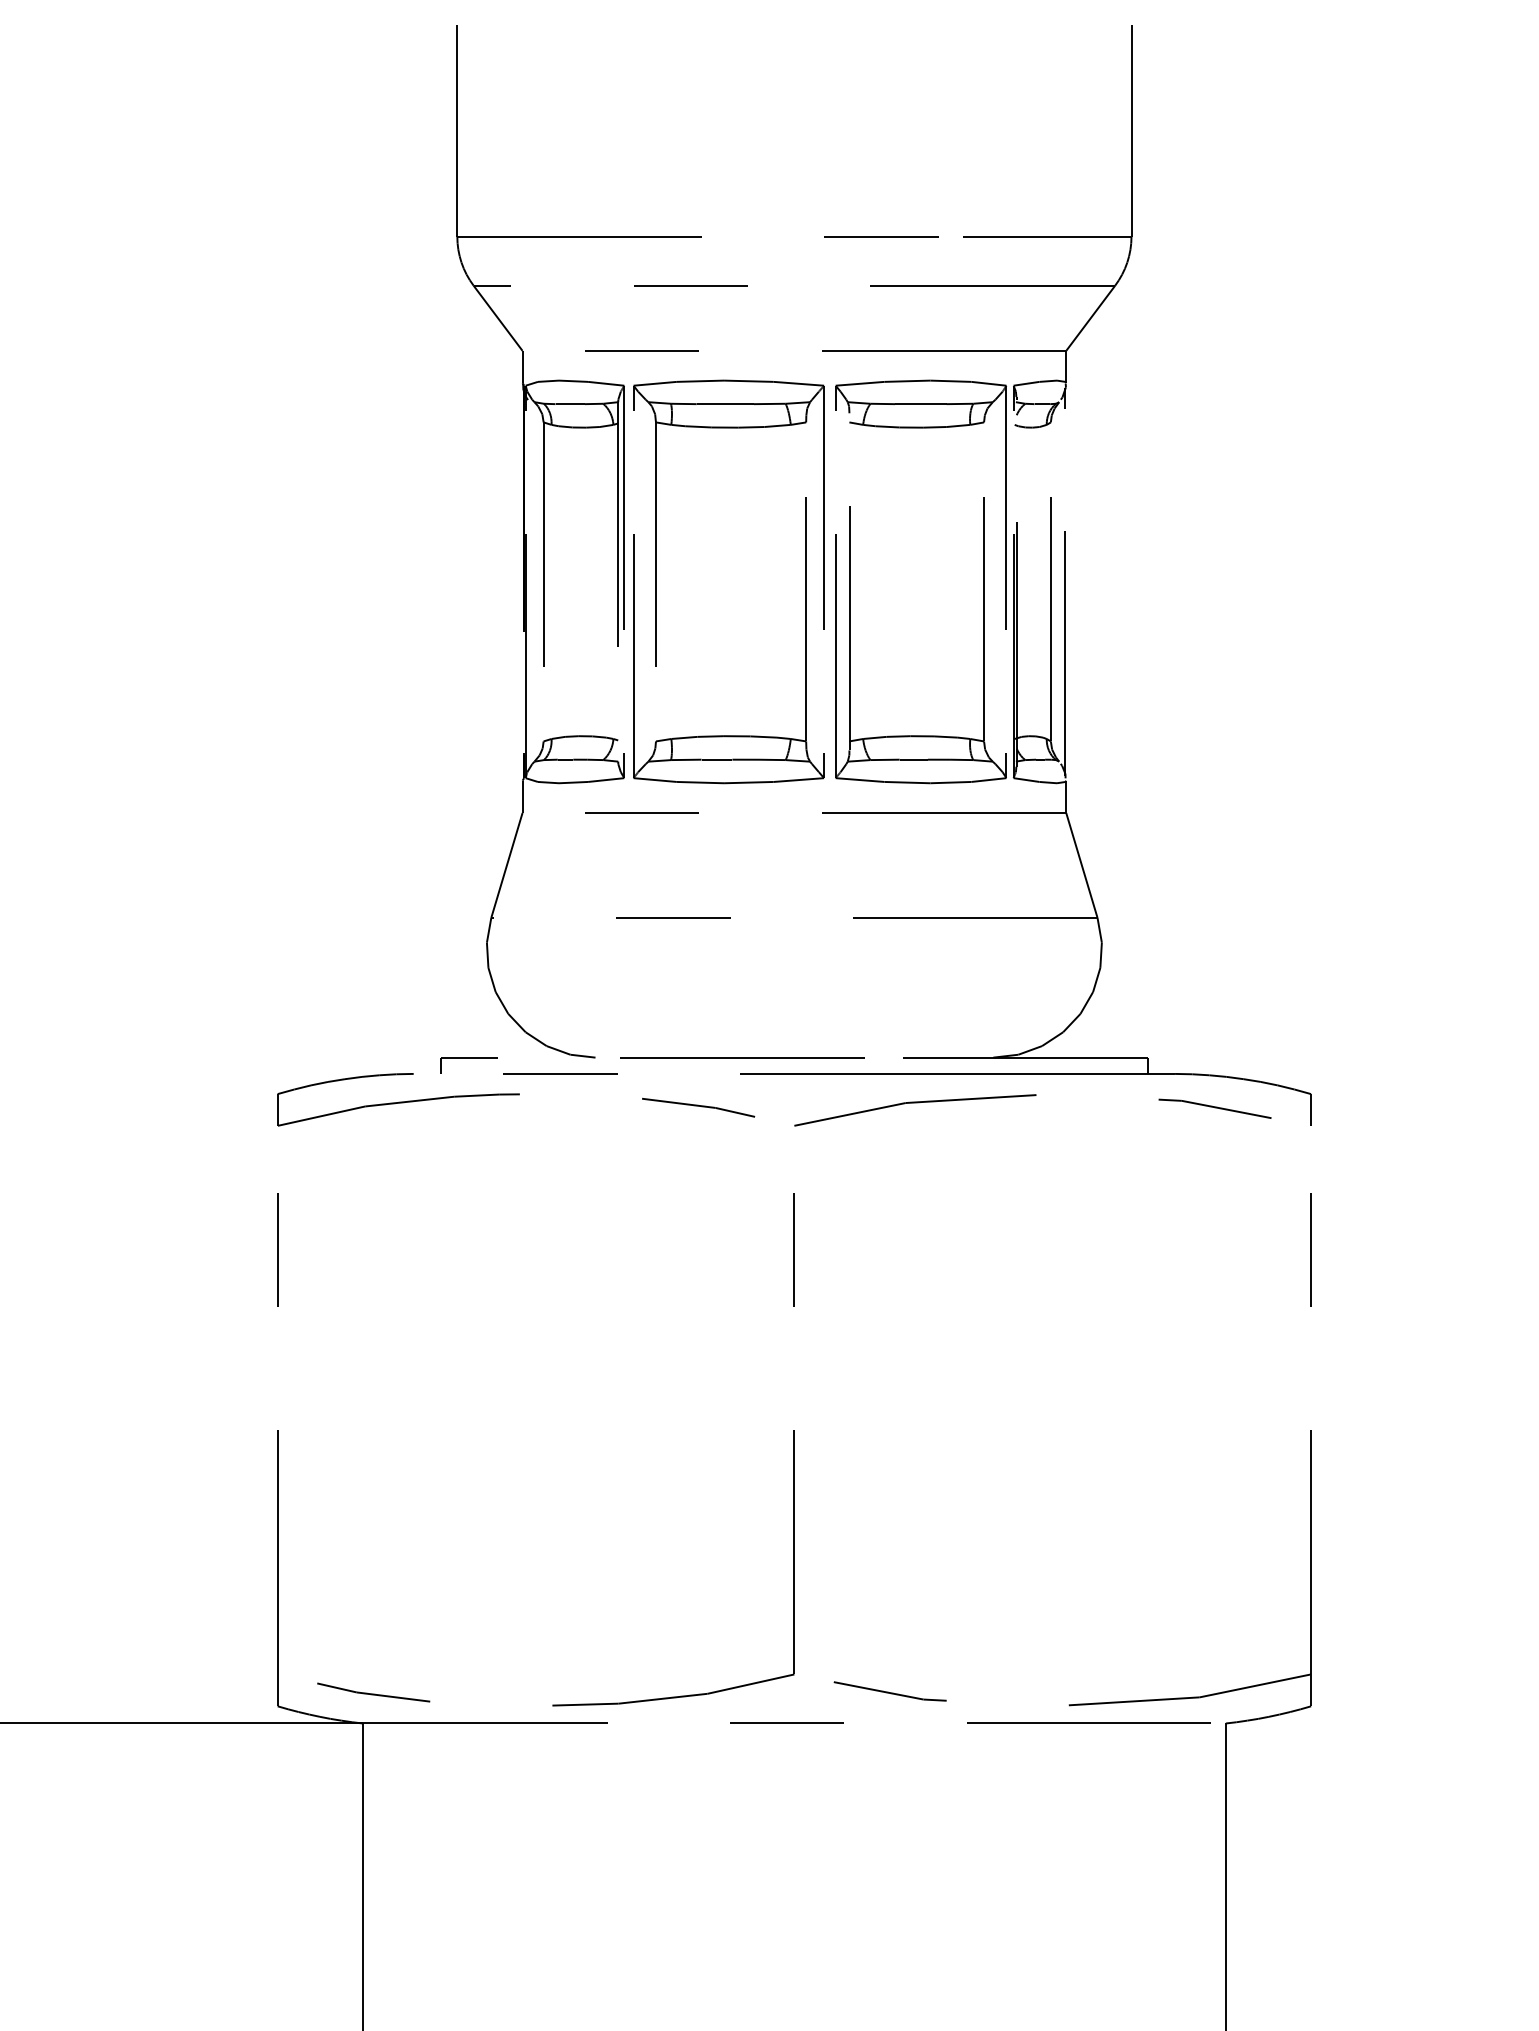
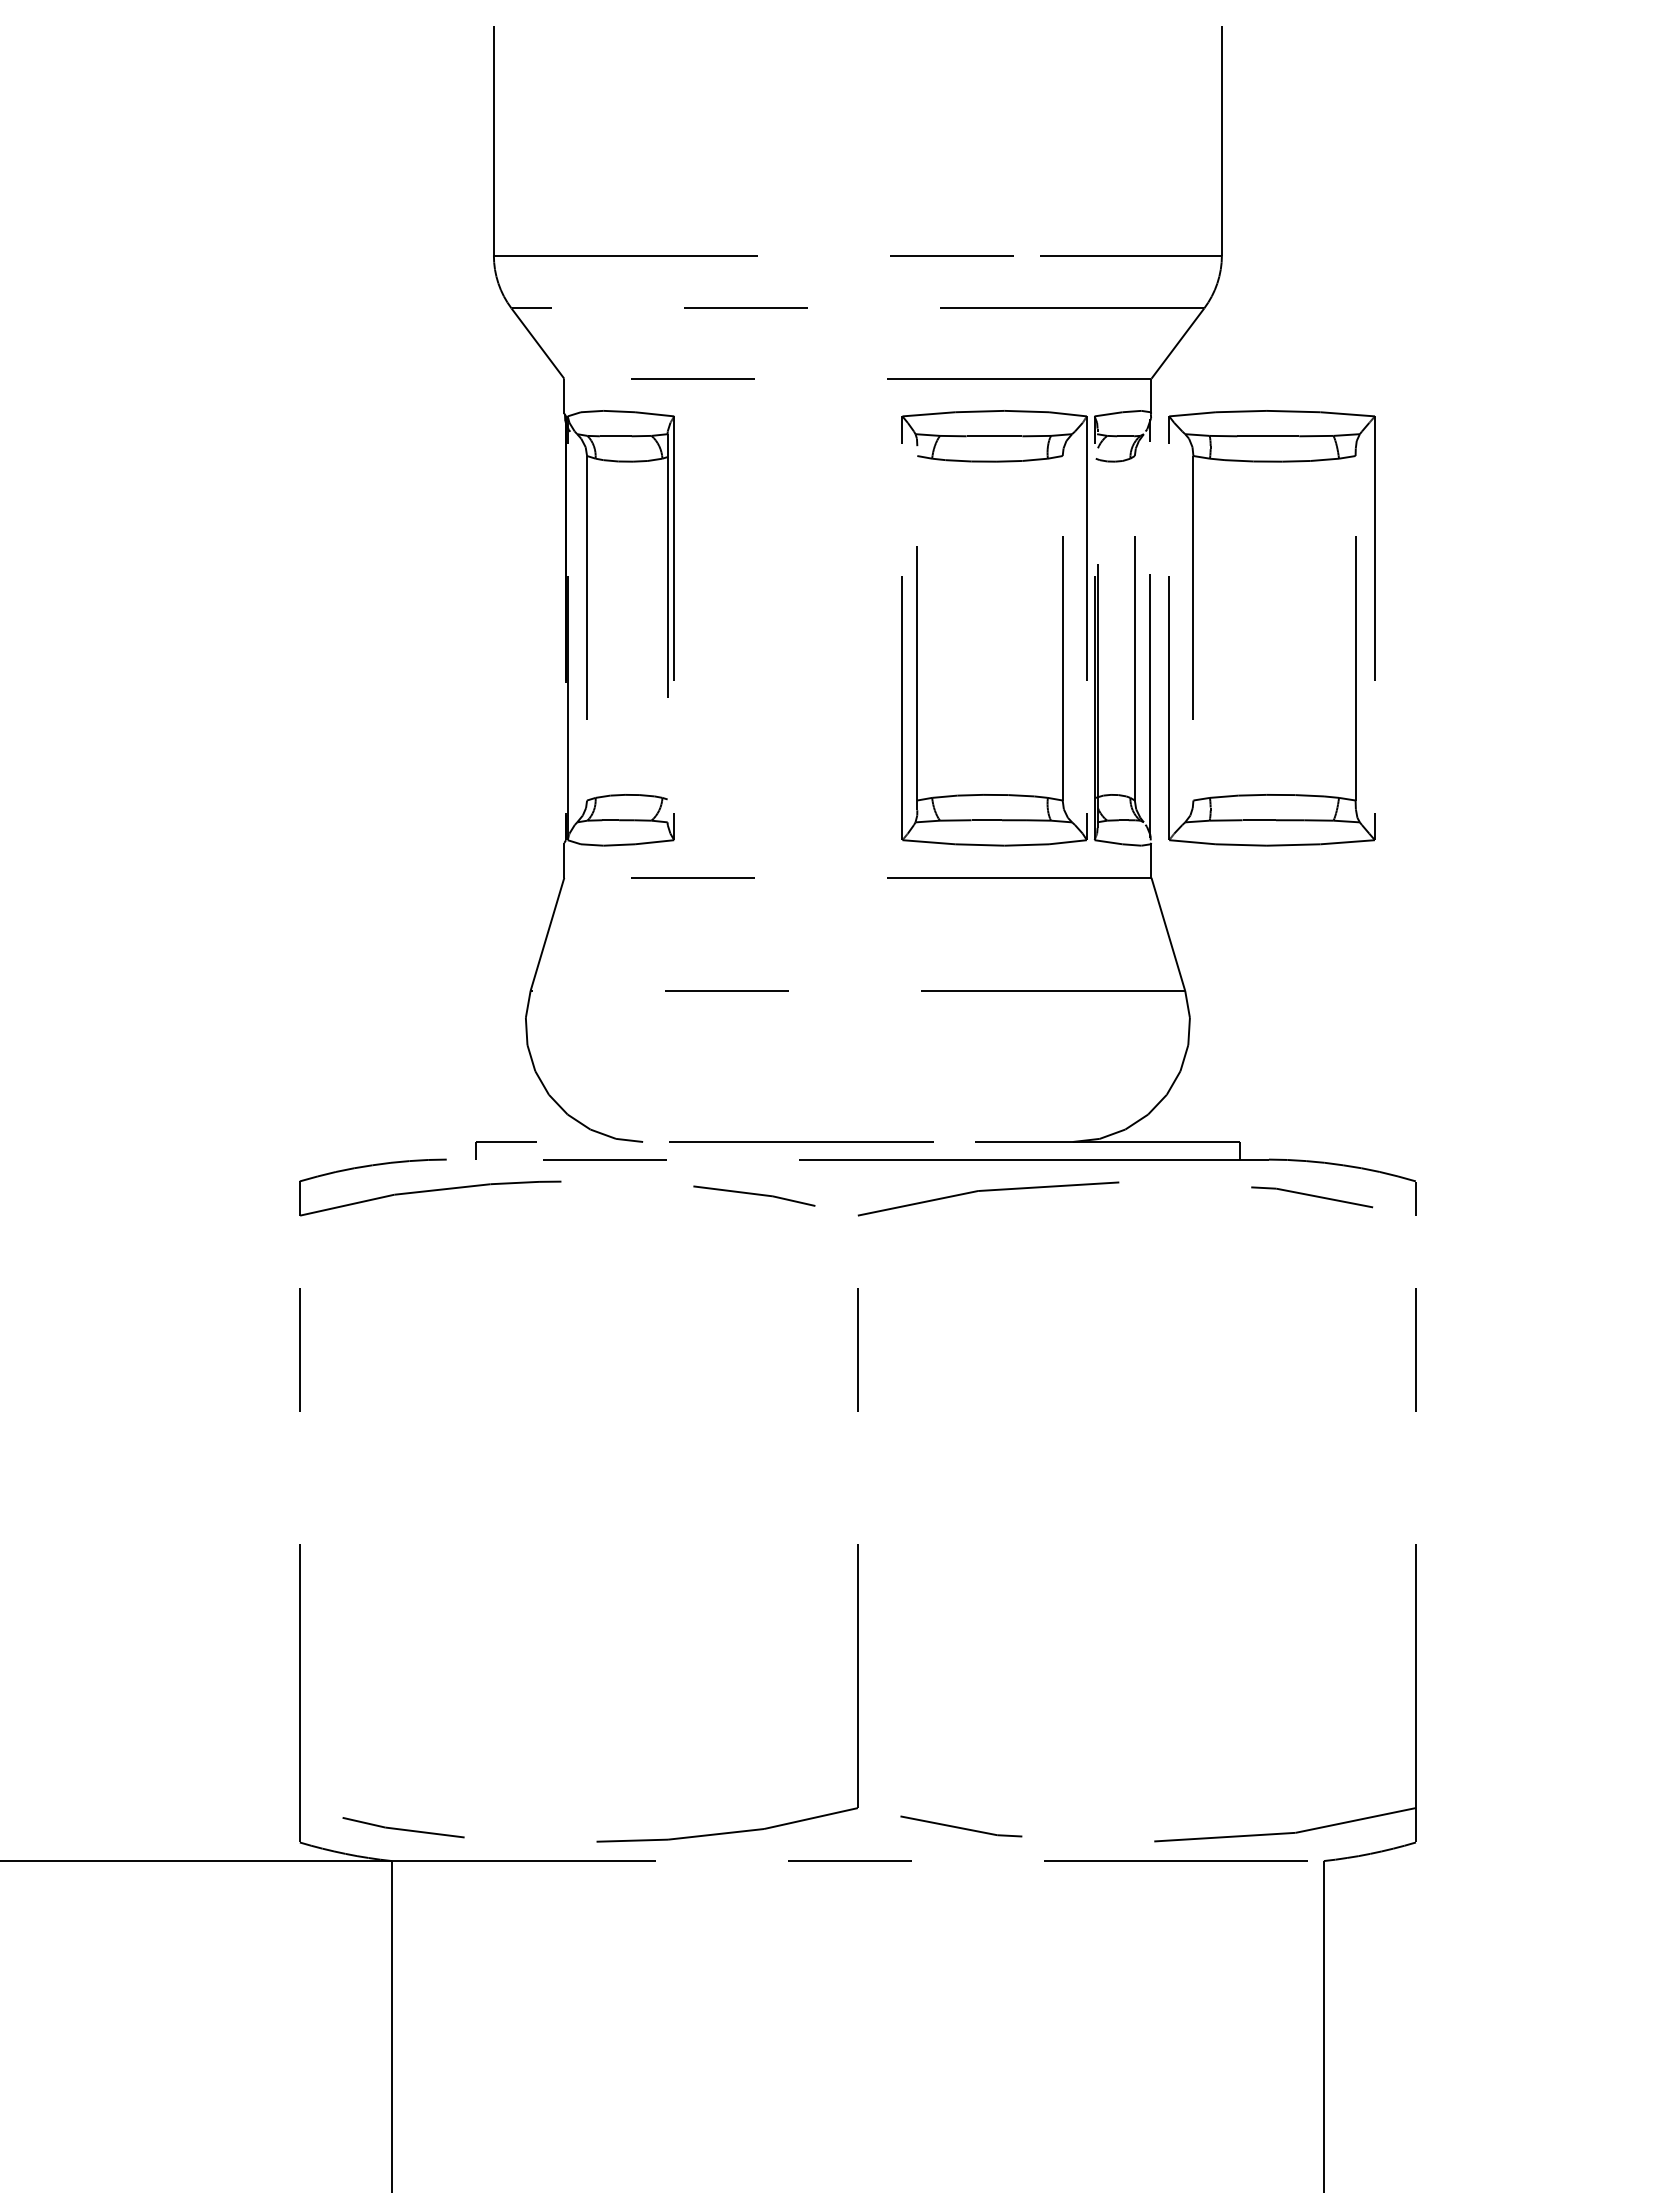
part: (656, 582) -> (1193, 628), moved

